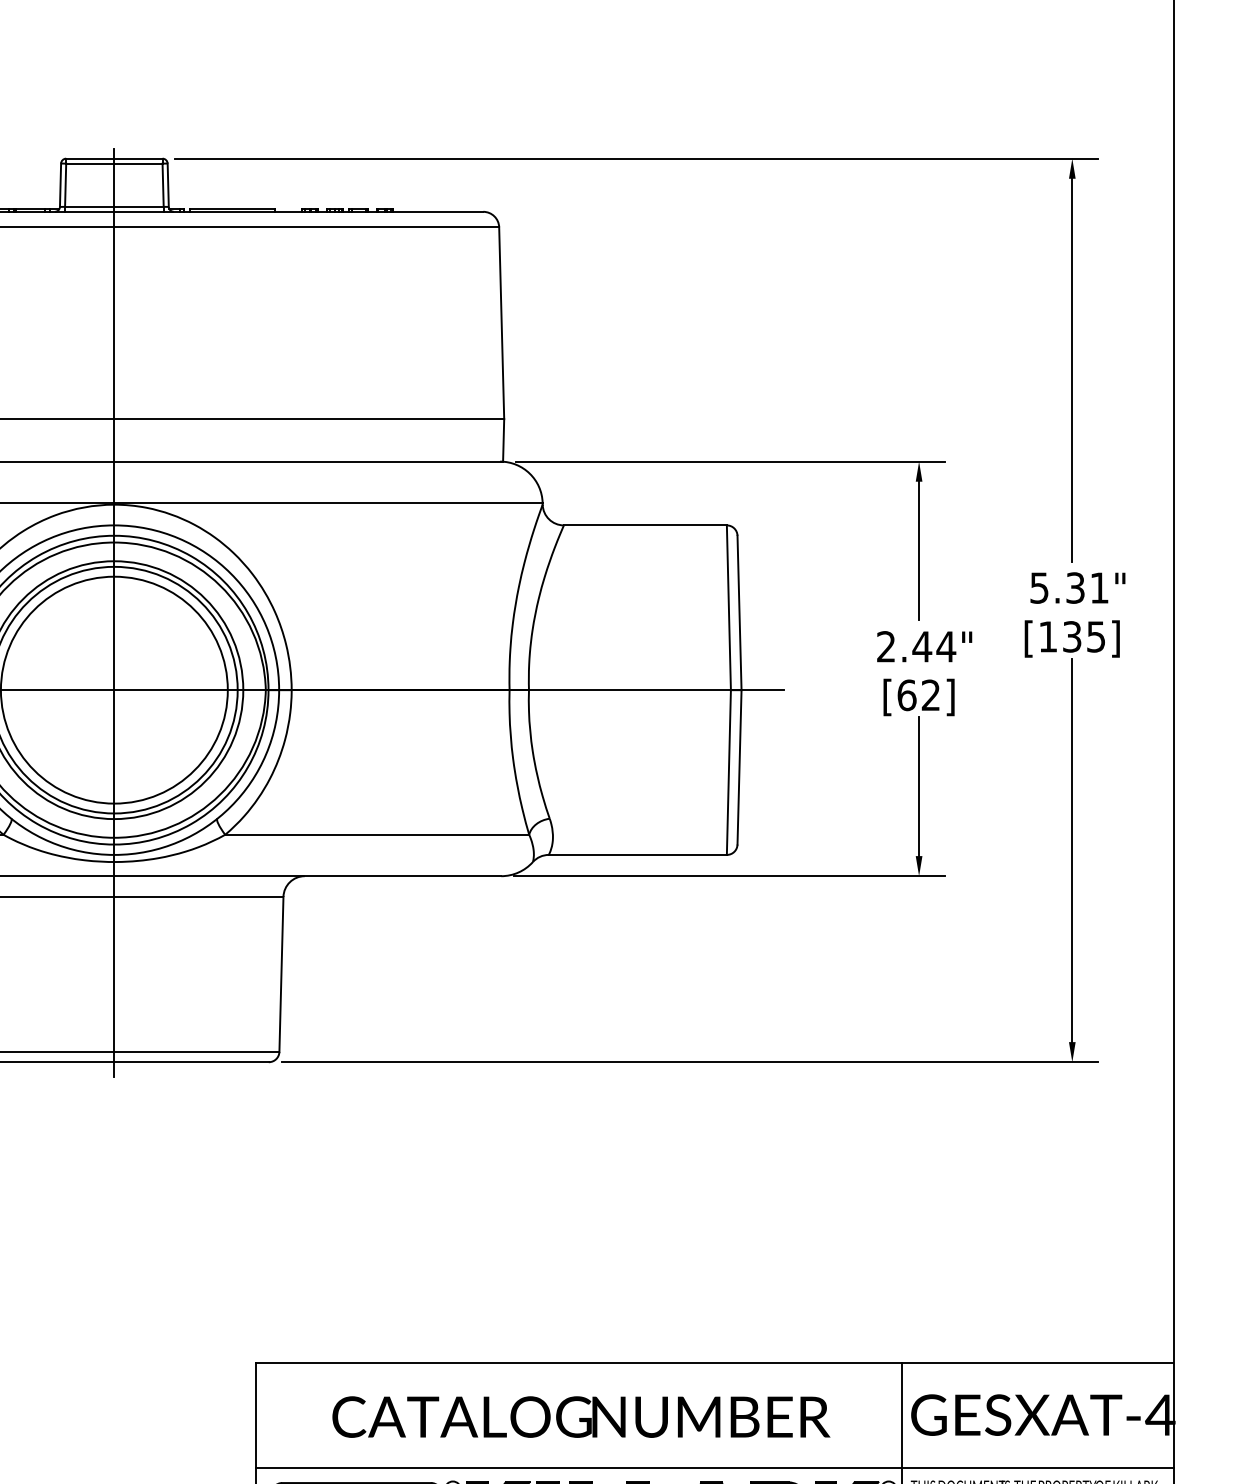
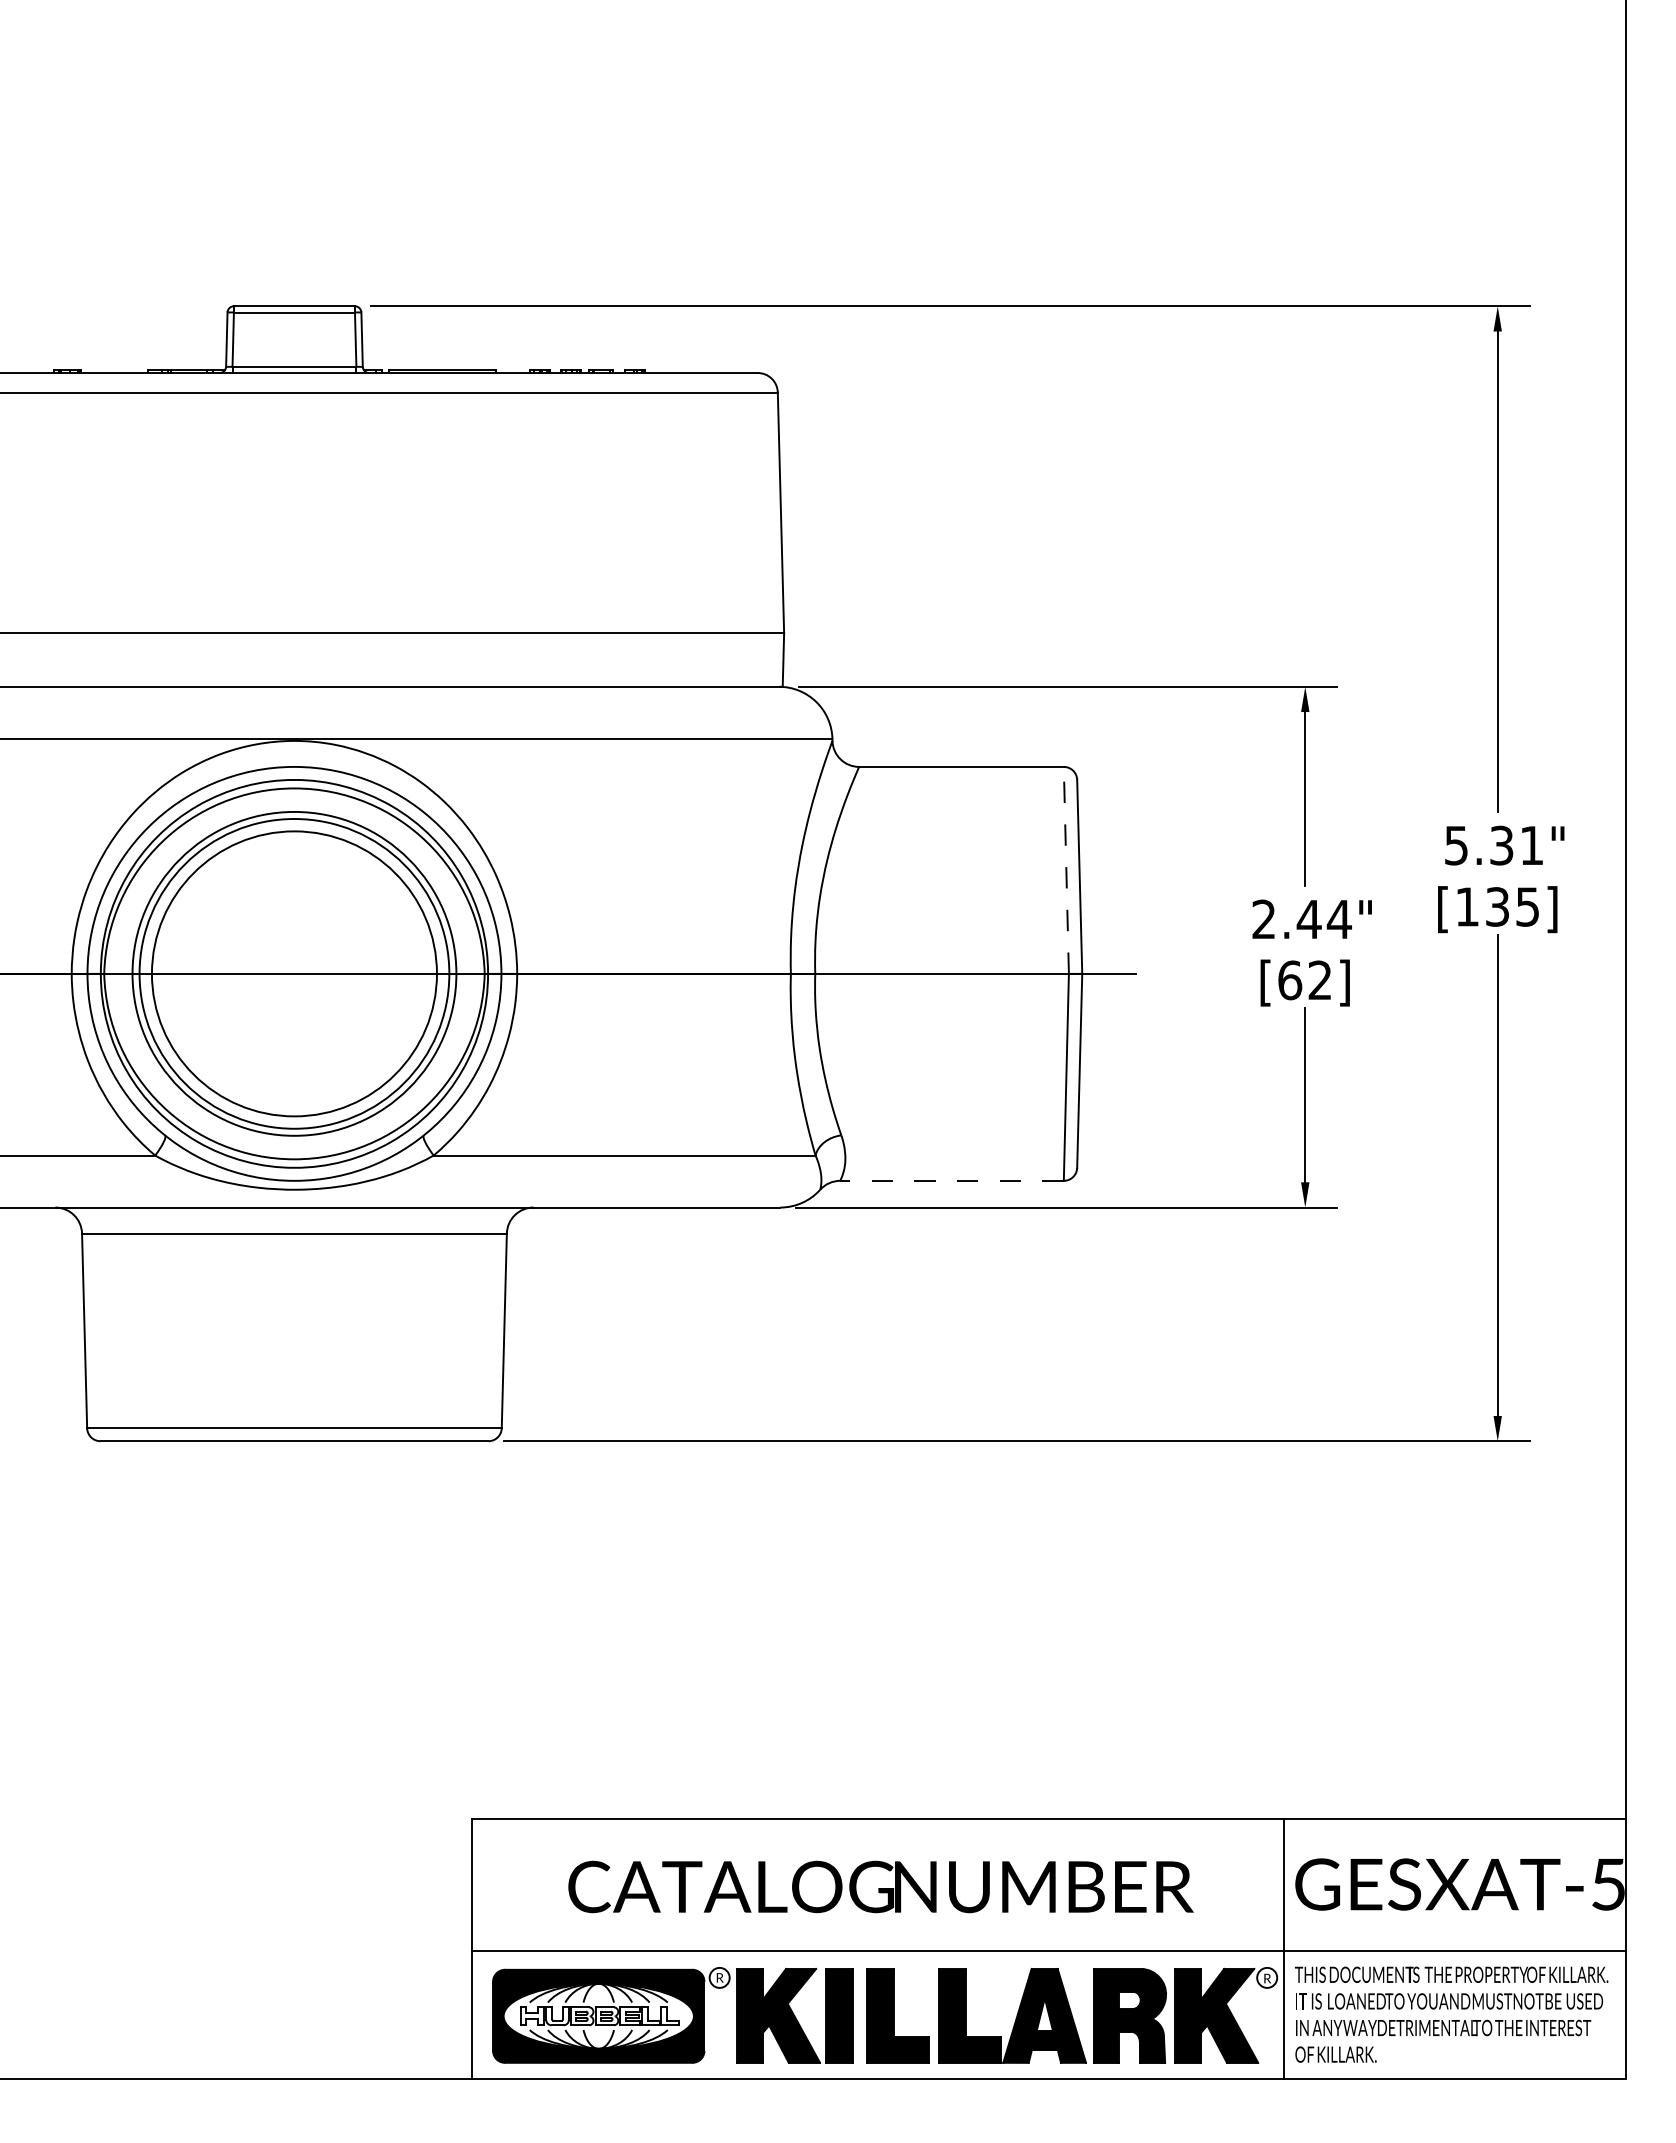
line: (729, 607) -> (1066, 870), solid -> dashed
line: (114, 613) -> (294, 877), removed
line: (637, 854) -> (951, 1180), solid -> dashed
text: (1160, 1415) -> (1608, 1884), GESXAT-4 -> GESXAT-5

